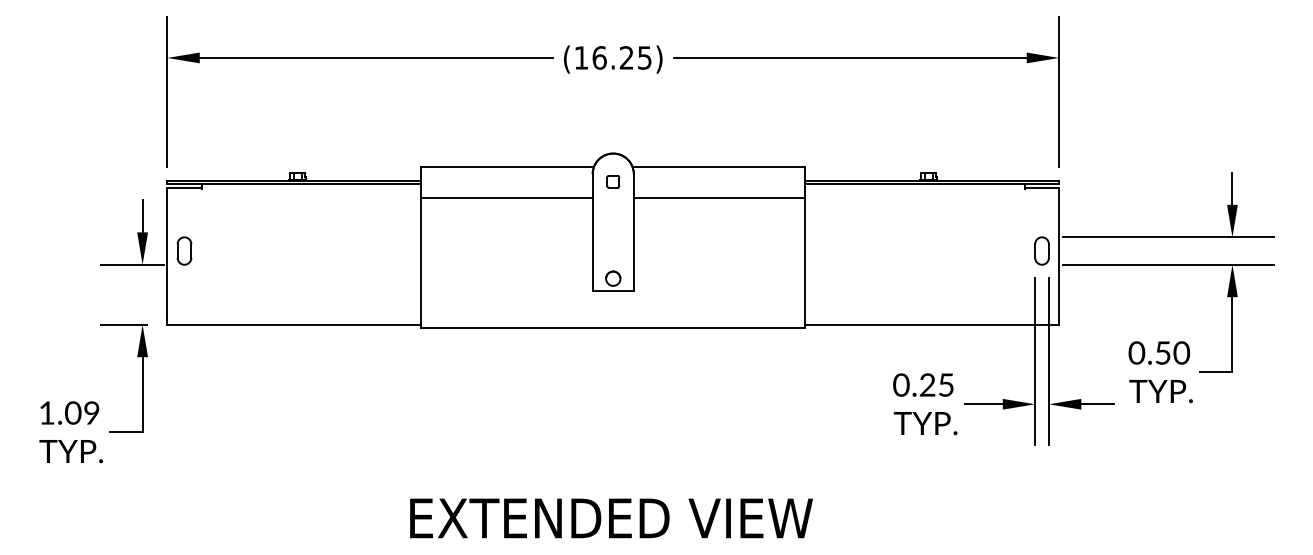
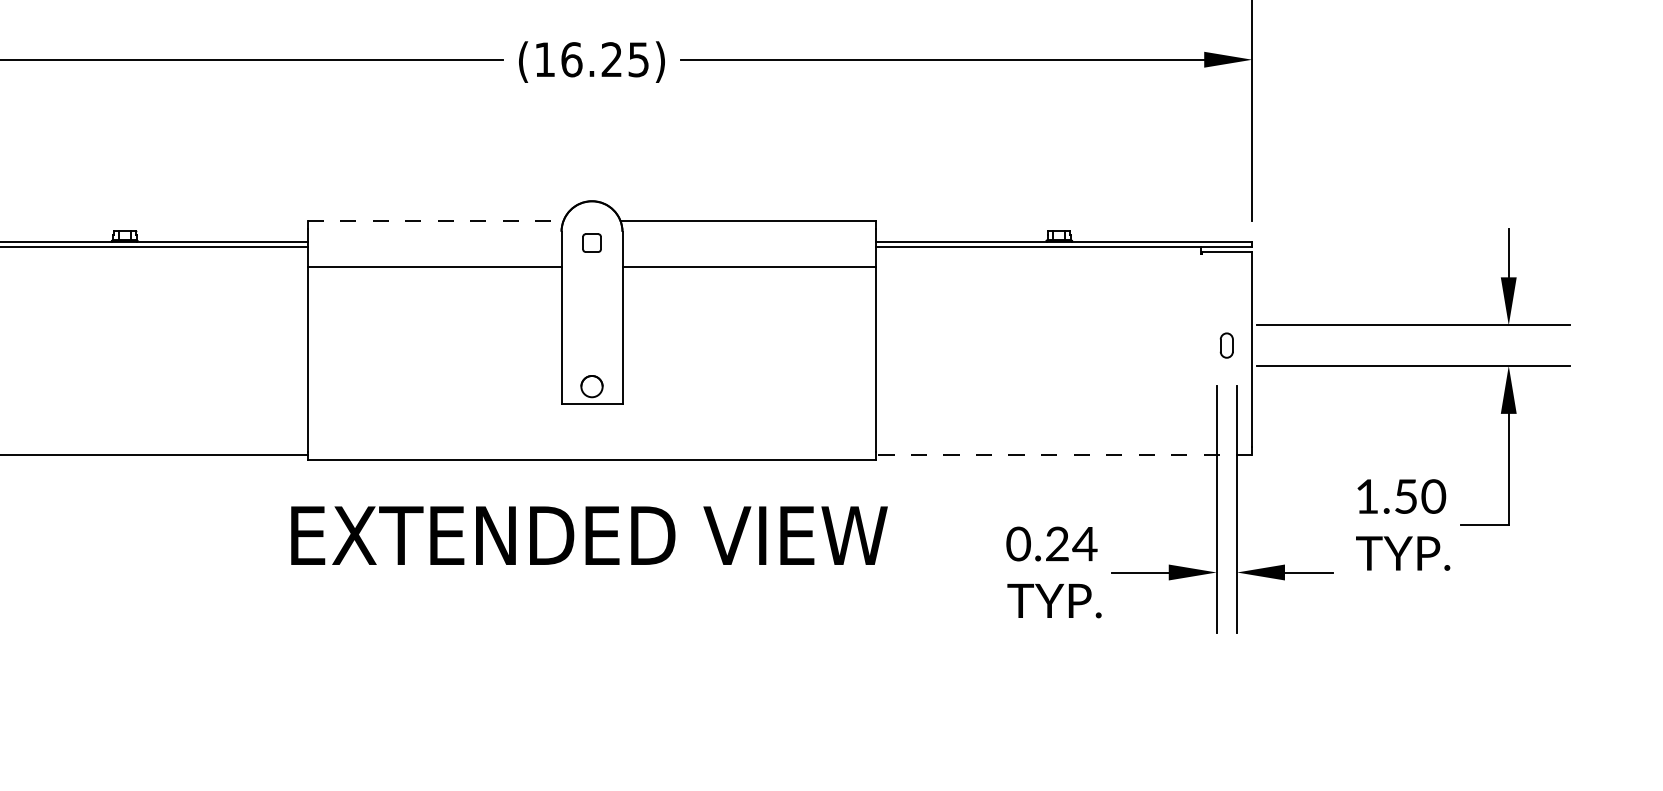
line: (508, 167) -> (436, 221), solid -> dashed
part: (1041, 250) -> (1226, 344), size x0.6
line: (932, 324) -> (1064, 454), solid -> dashed
text: (1136, 352) -> (1366, 495), 0.50 -> 1.50
text: (945, 384) -> (1083, 543), 0.25 -> 0.24
text: (611, 518) -> (589, 535), moved

